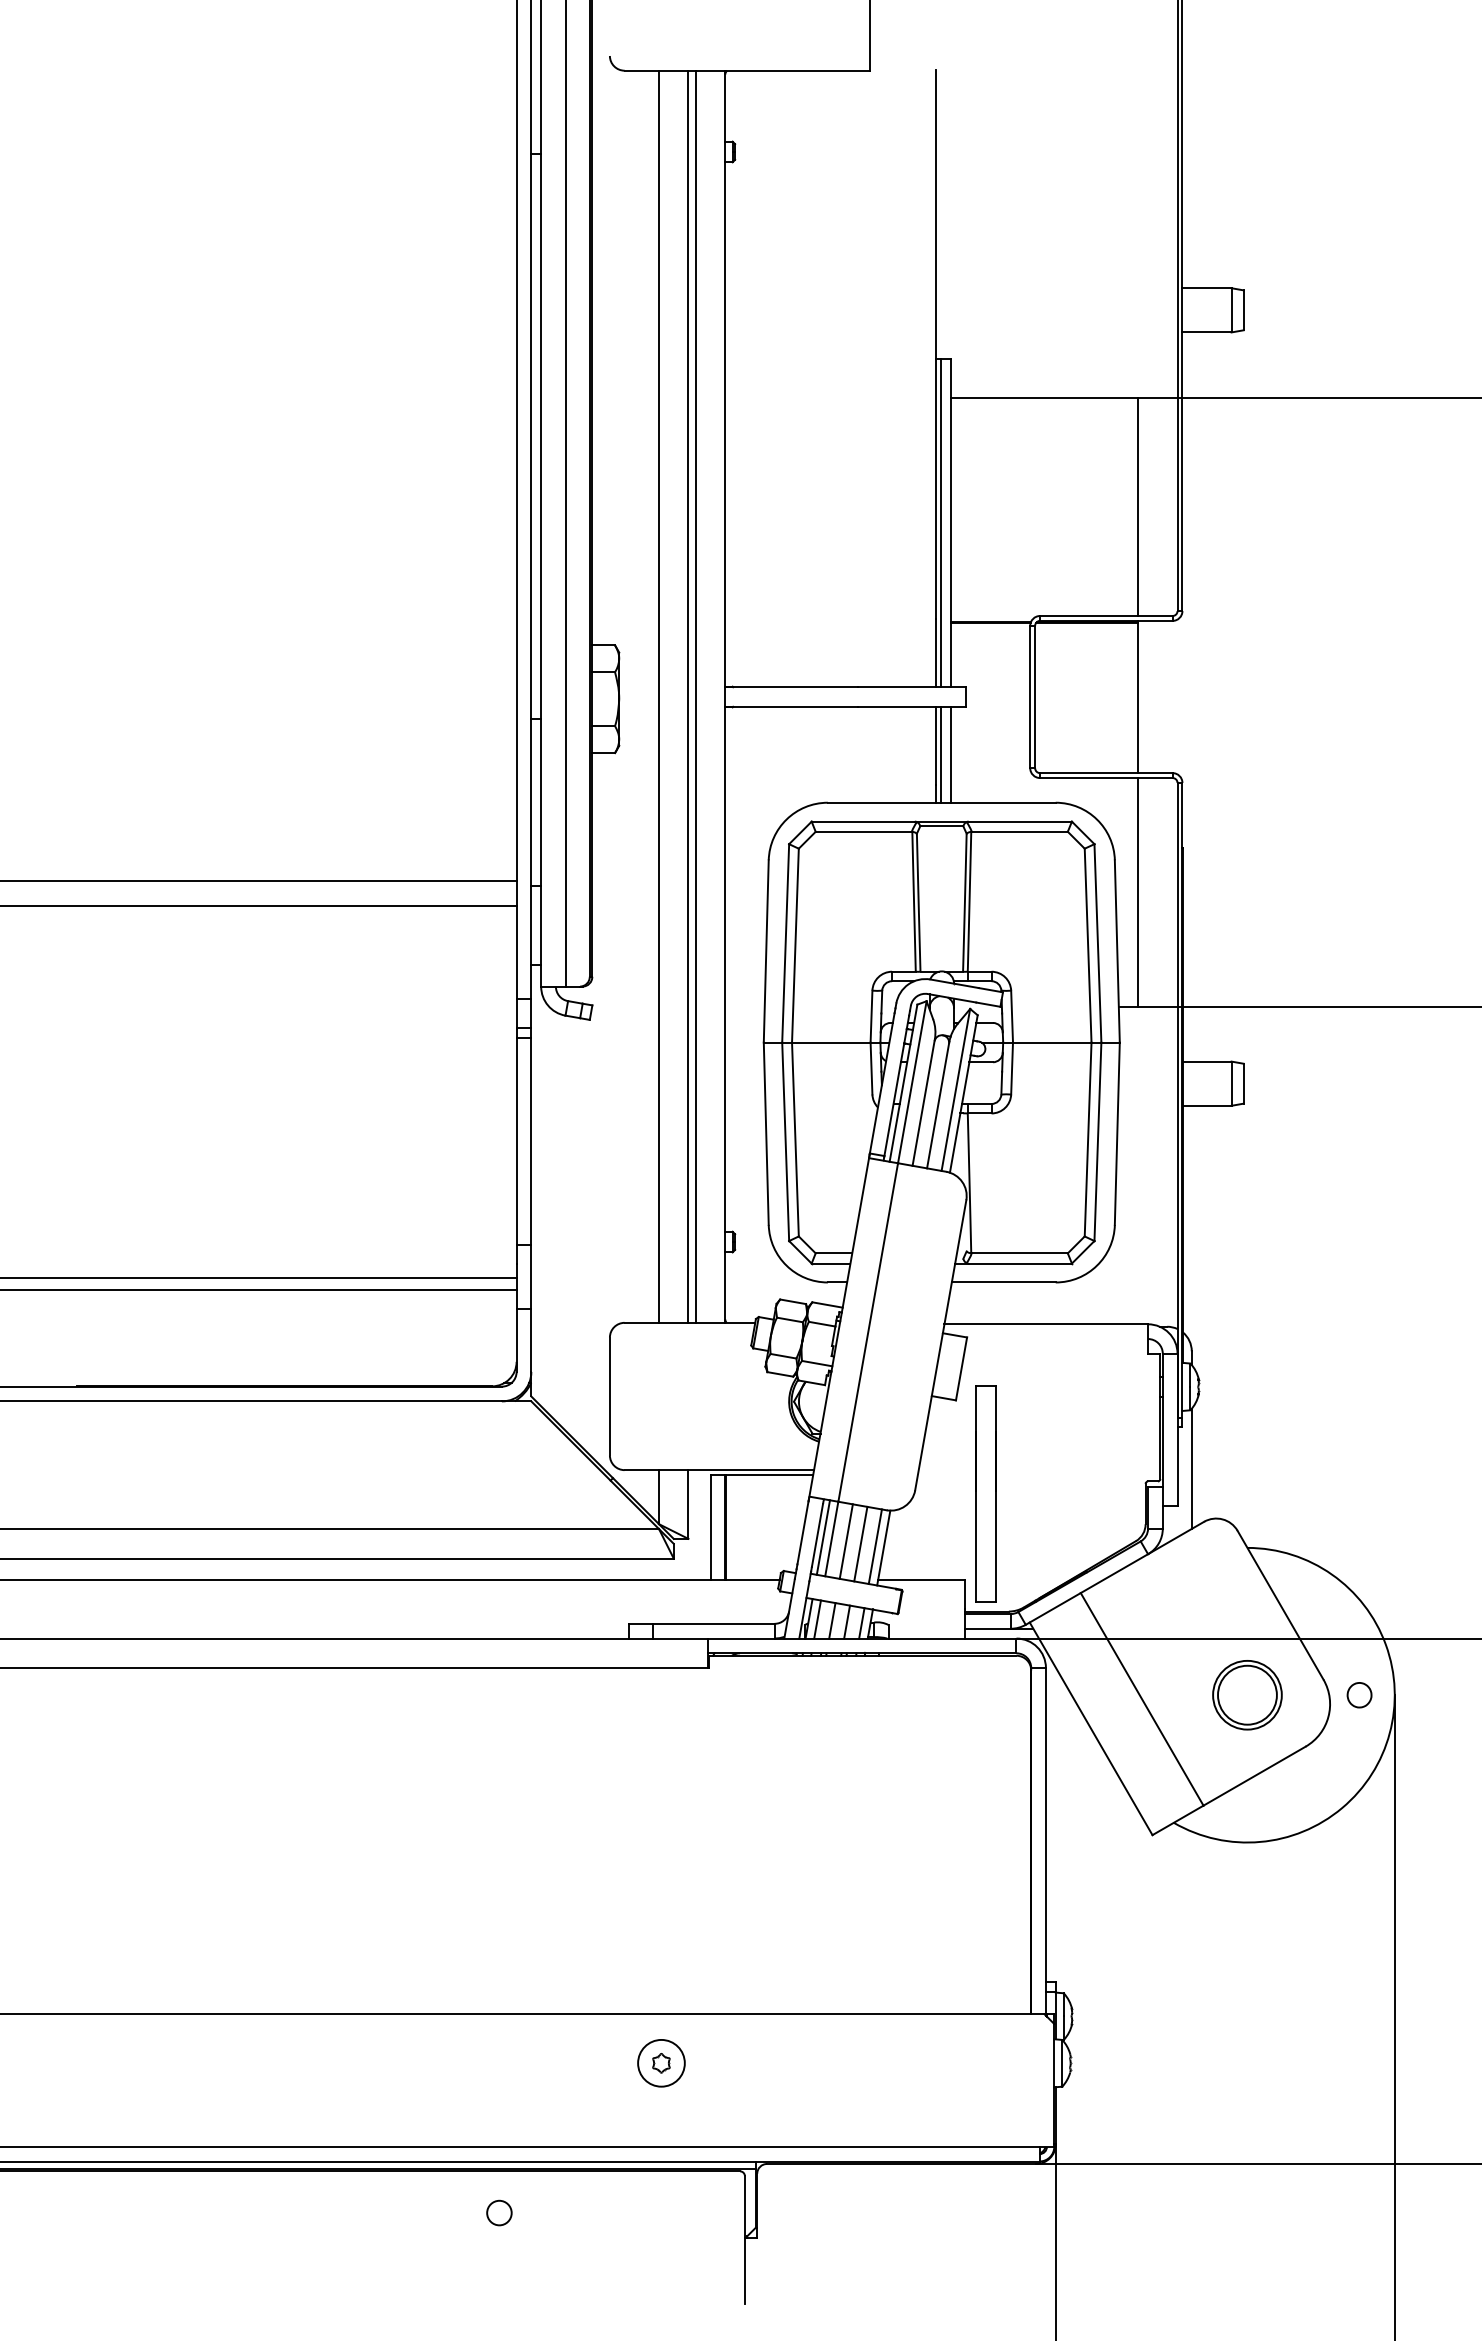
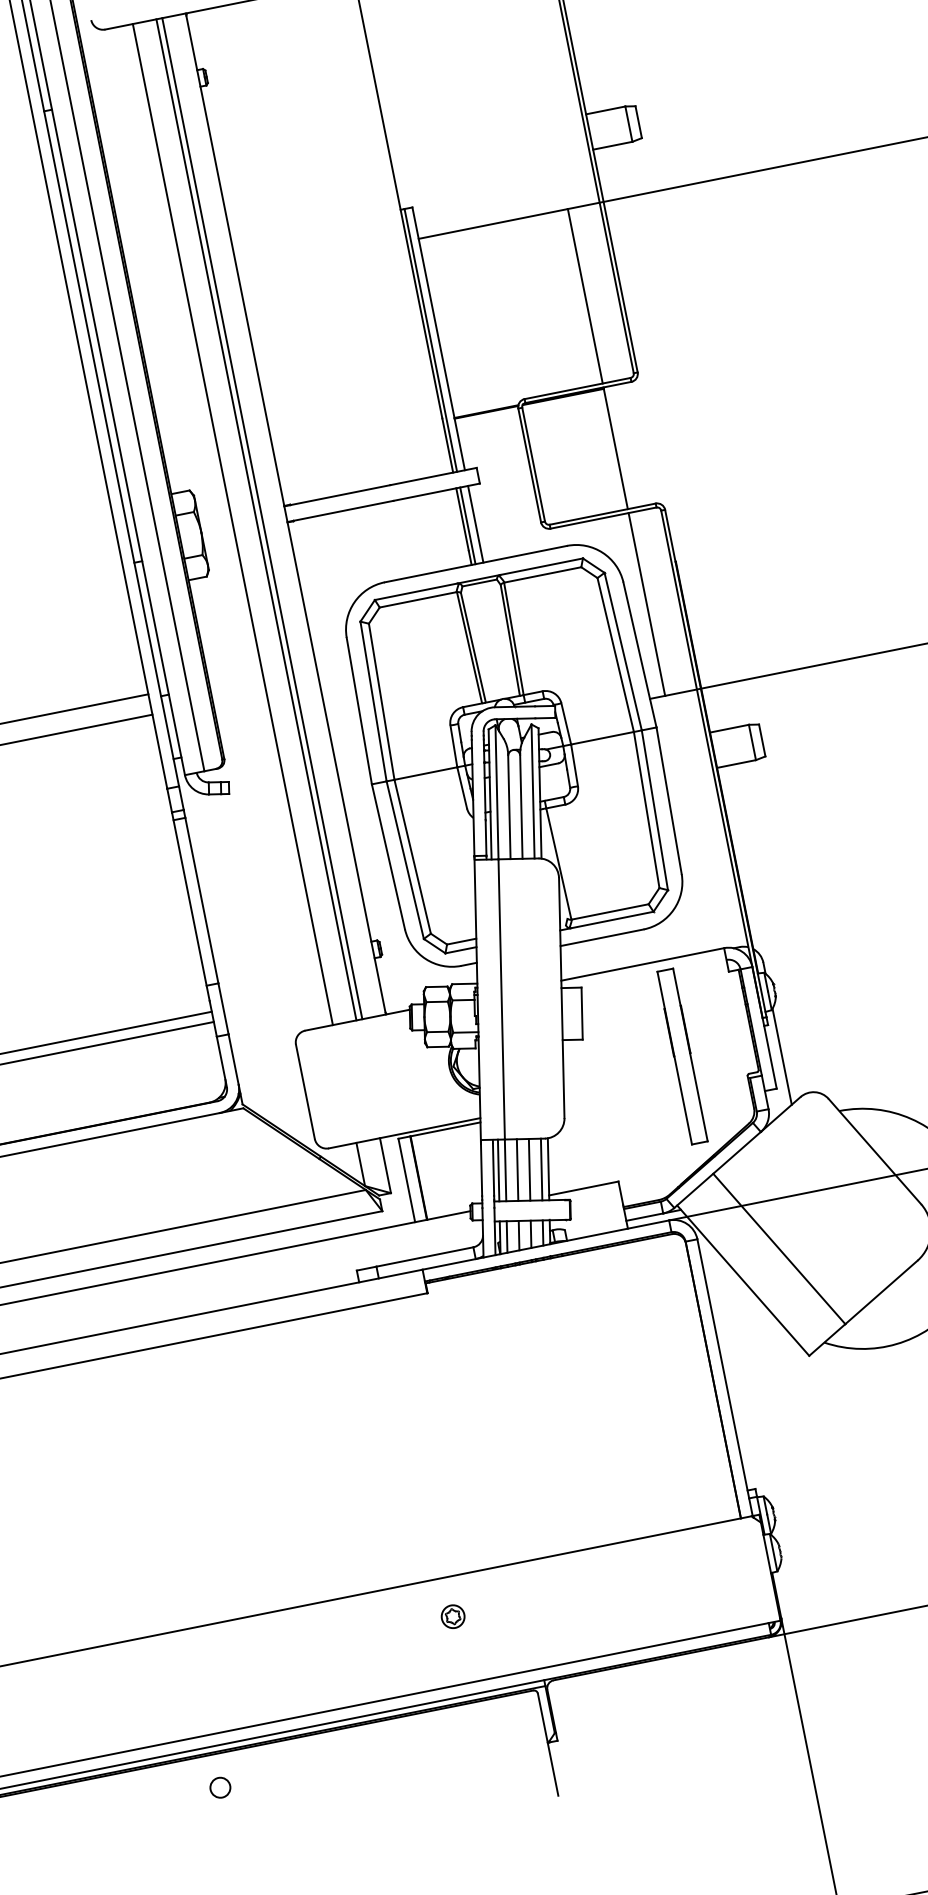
part: (985, 1493) -> (682, 1056), moved
part: (1247, 1695) -> (862, 1229), removed
circle: (661, 2062) -> (453, 1616), size x0.6
circle: (499, 2212) -> (220, 1787), moved

